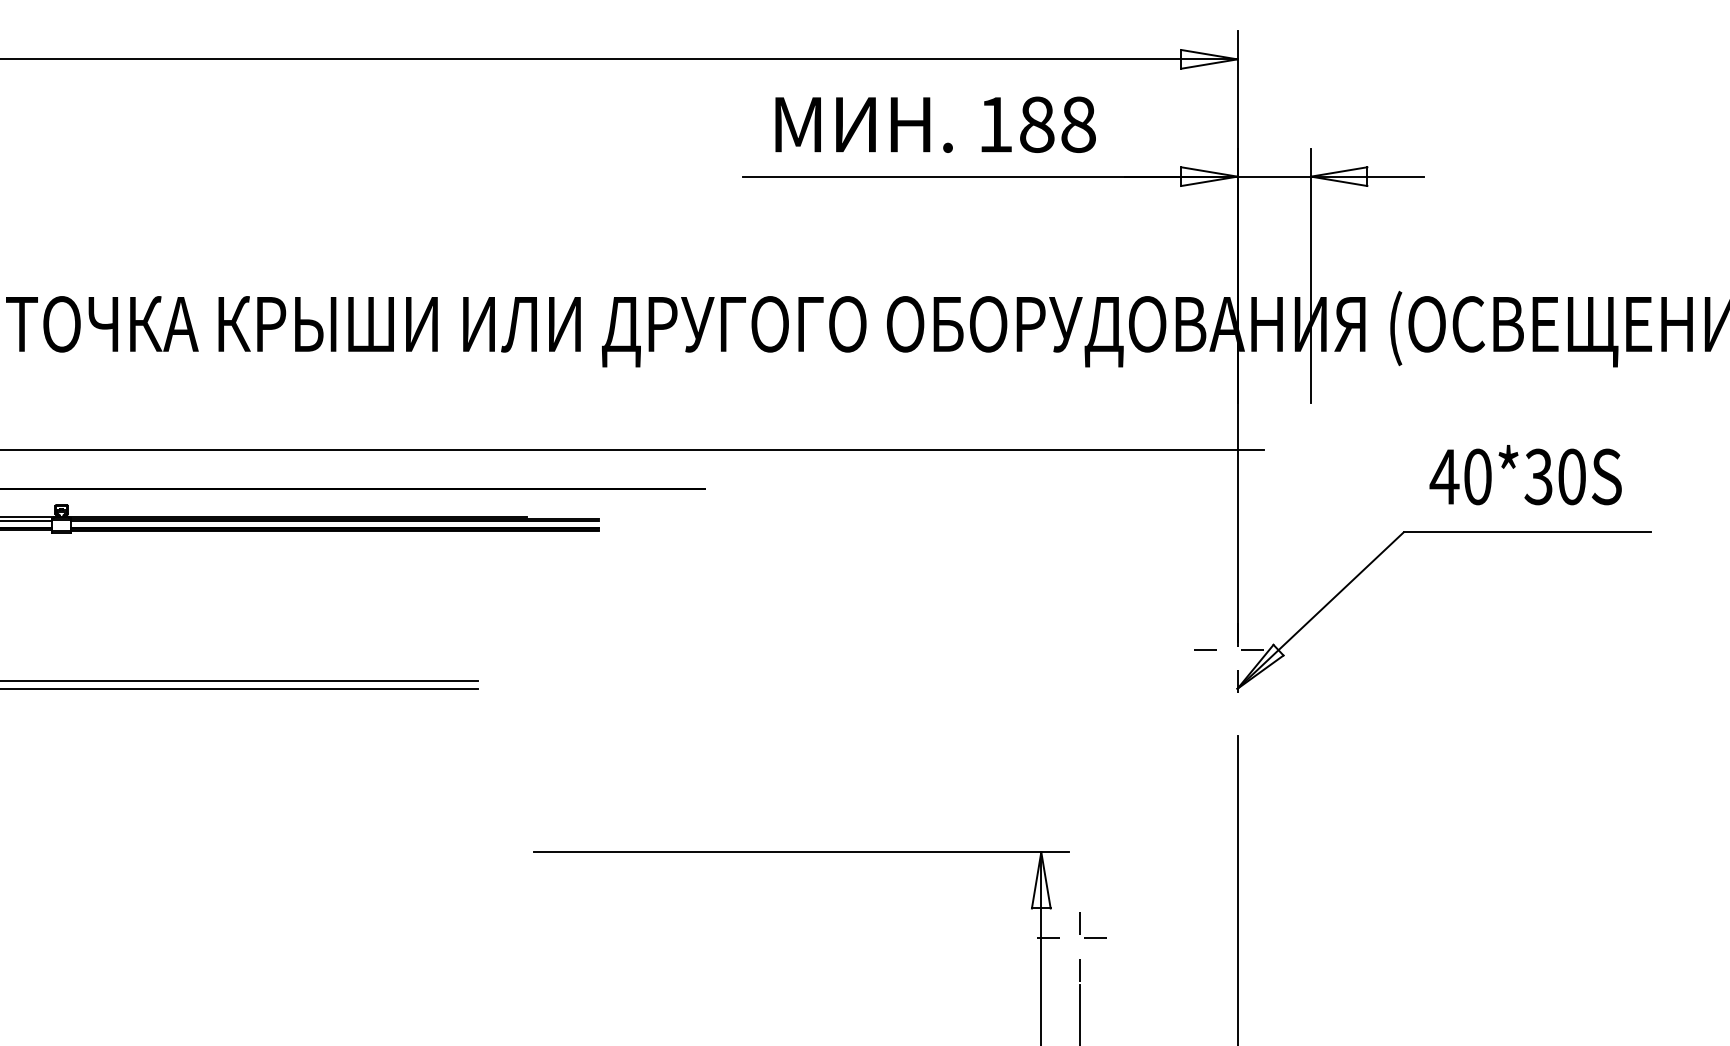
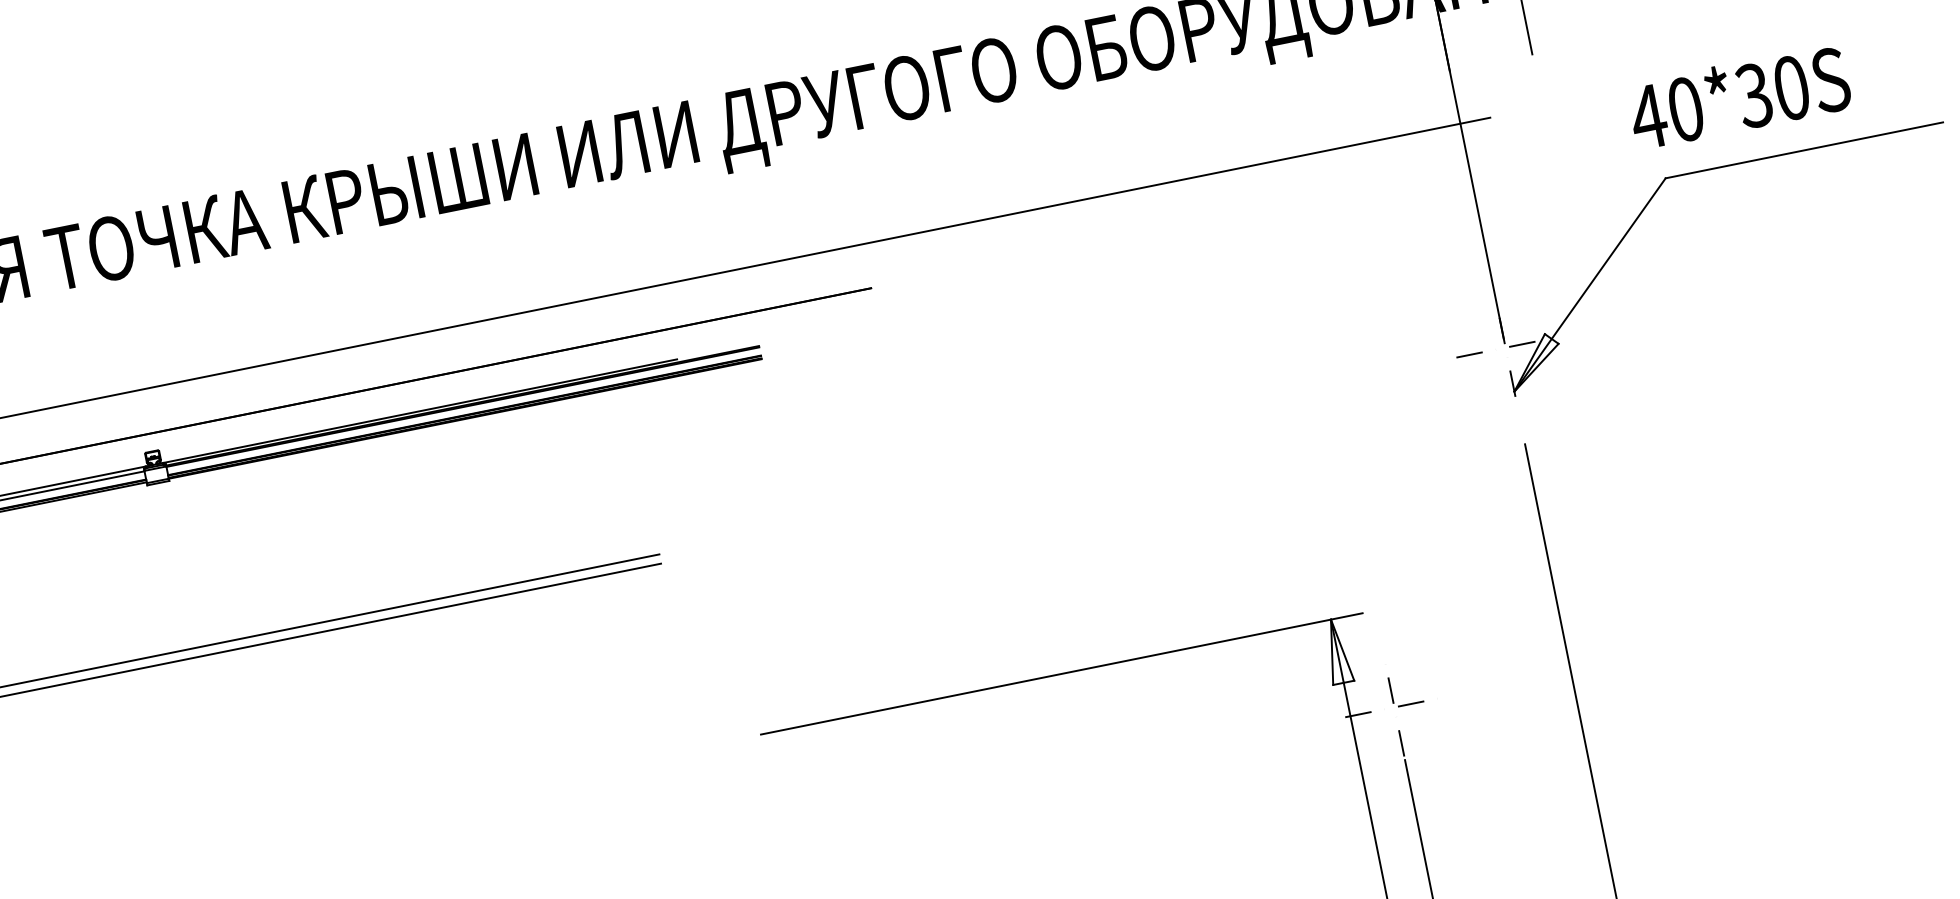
text: (1525, 475) -> (1739, 97), moved

